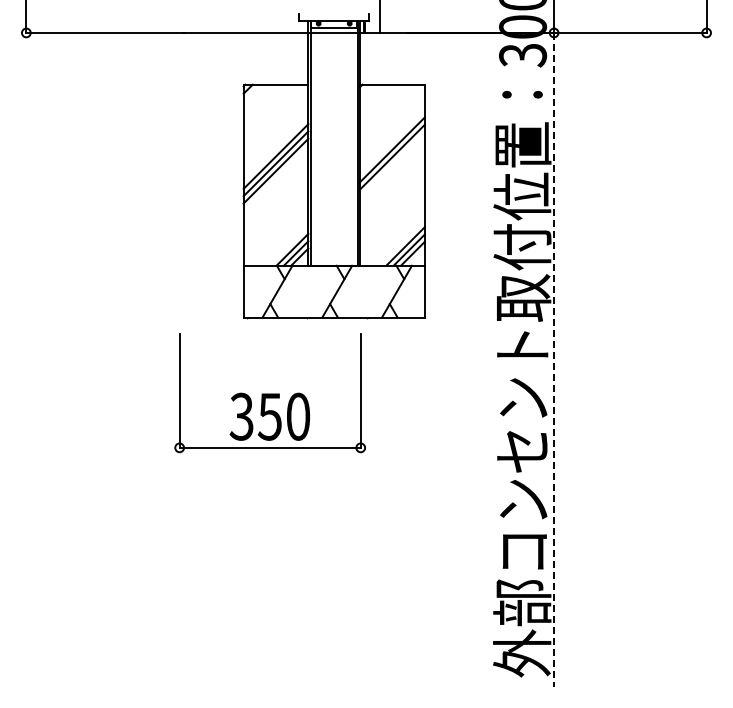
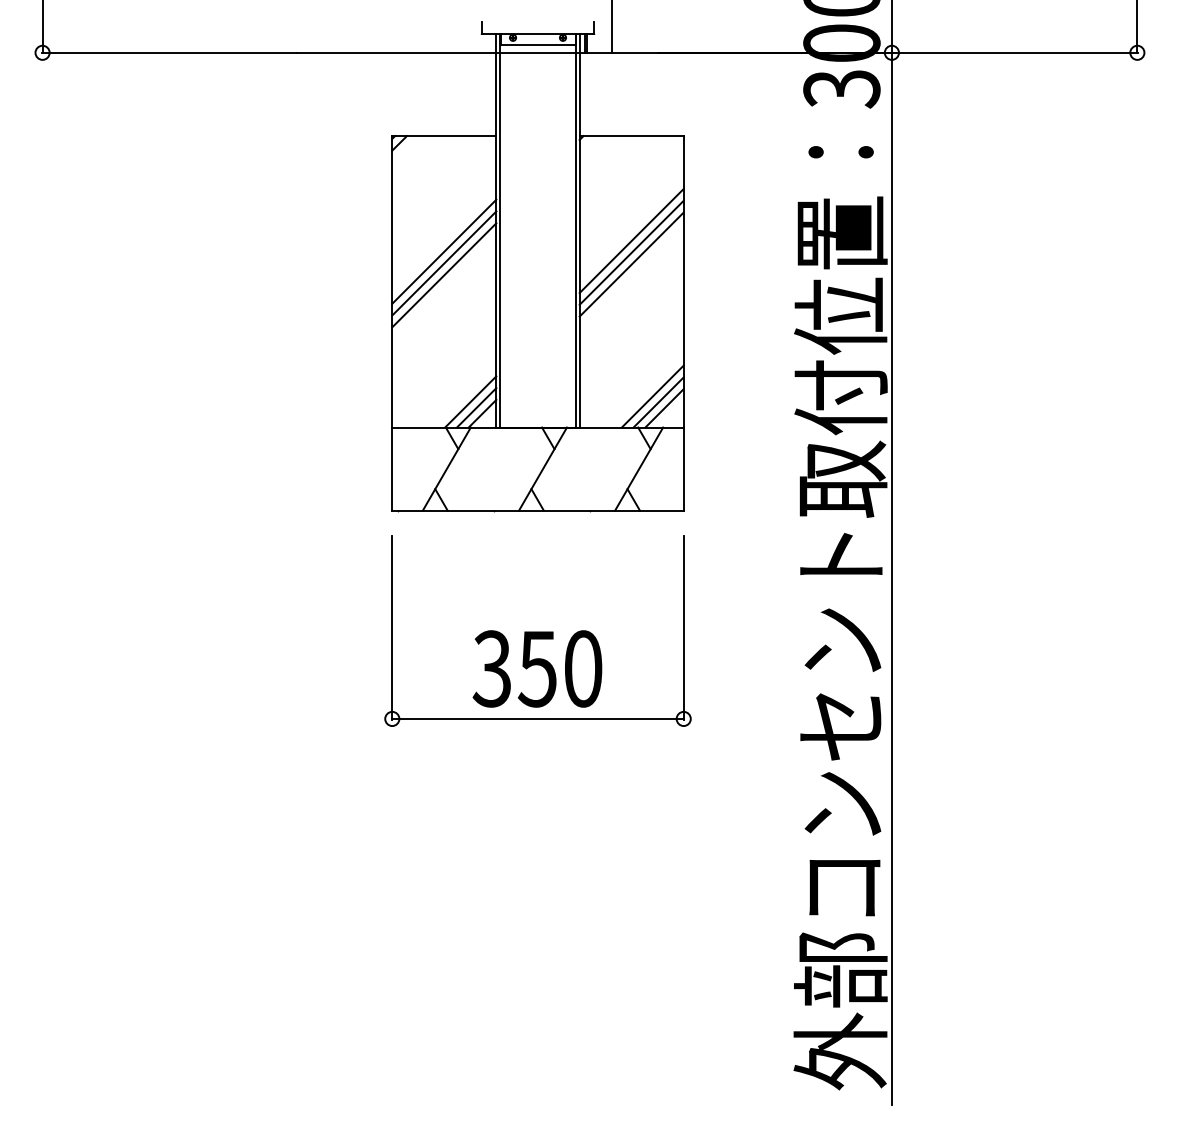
line: (392, 164) -> (631, 264), added
line: (554, 359) -> (892, 578), dashed -> solid
part: (269, 393) -> (536, 631), moved

